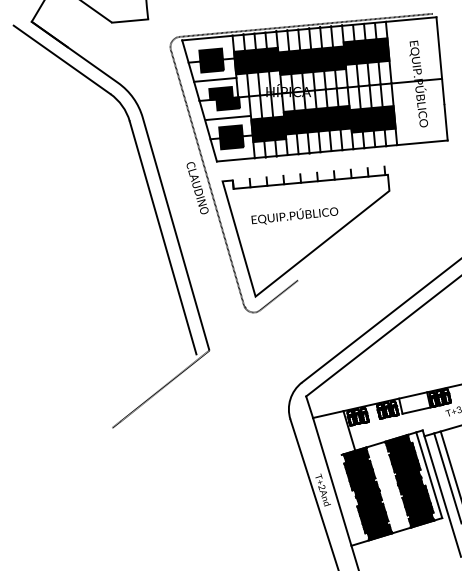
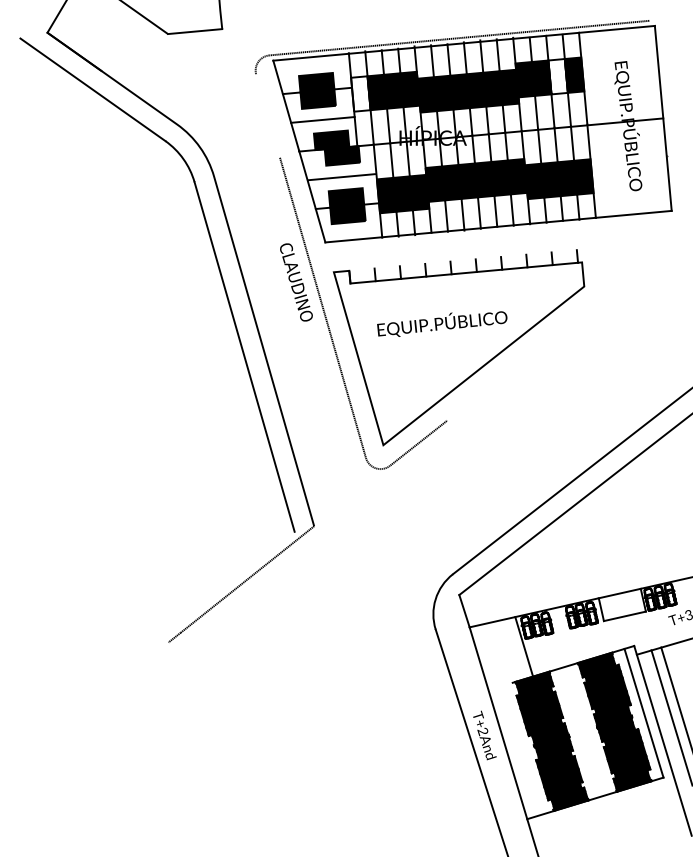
fill: (371, 50) -> (557, 75), removed
fill: (240, 62) -> (360, 93), removed
line: (178, 77) -> (267, 116), removed

